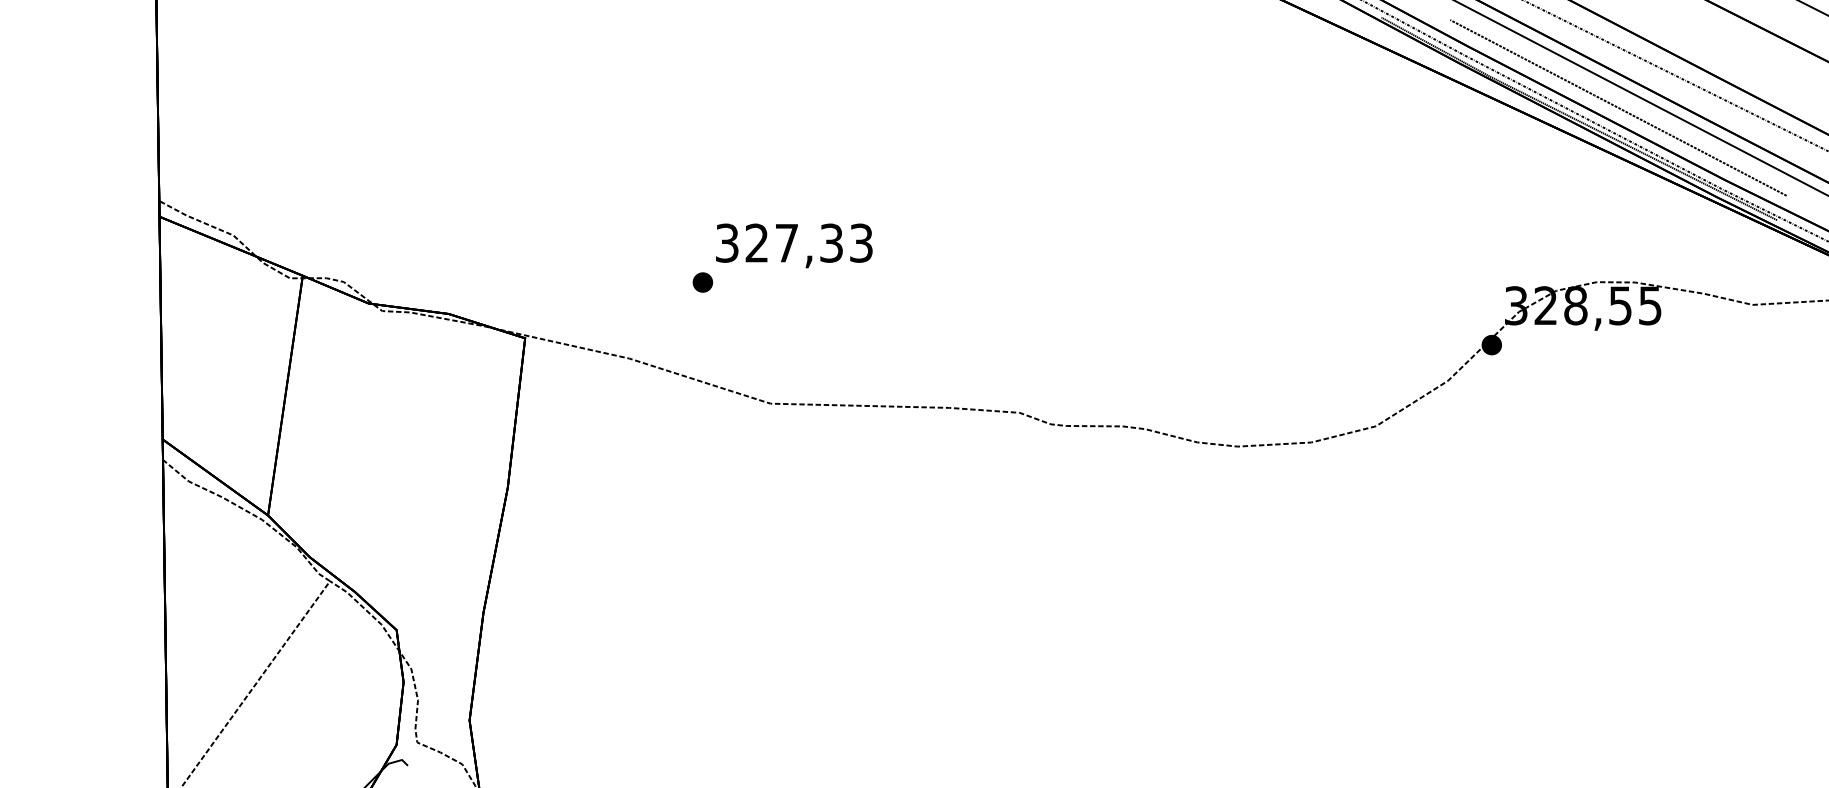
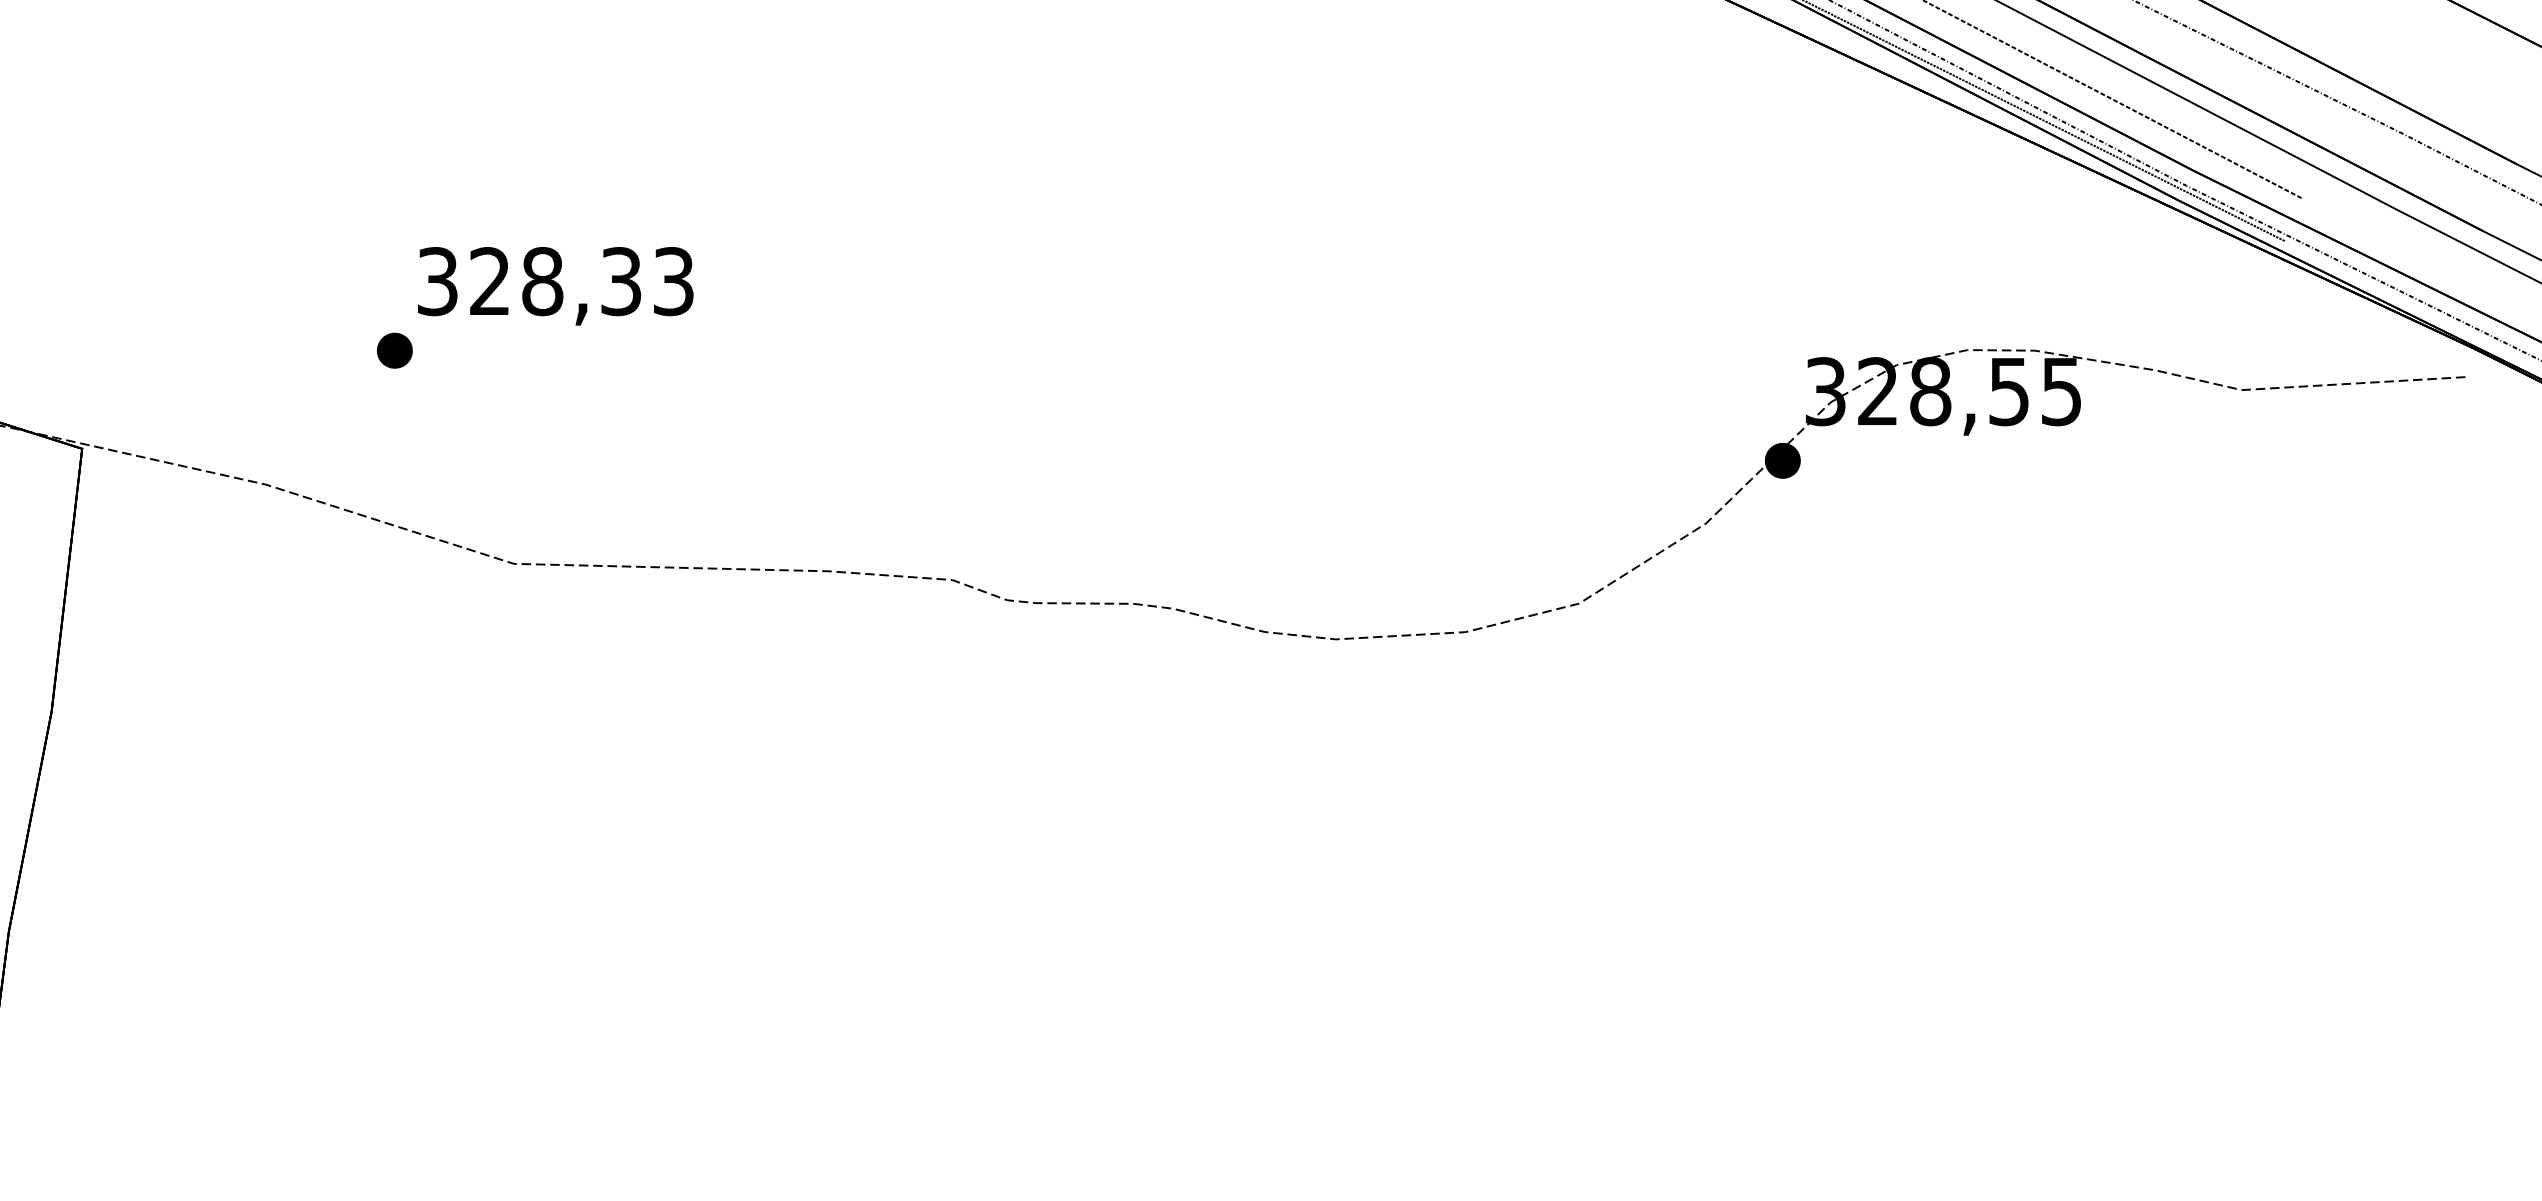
text: (786, 242) -> (541, 280), 327,33 -> 328,33

